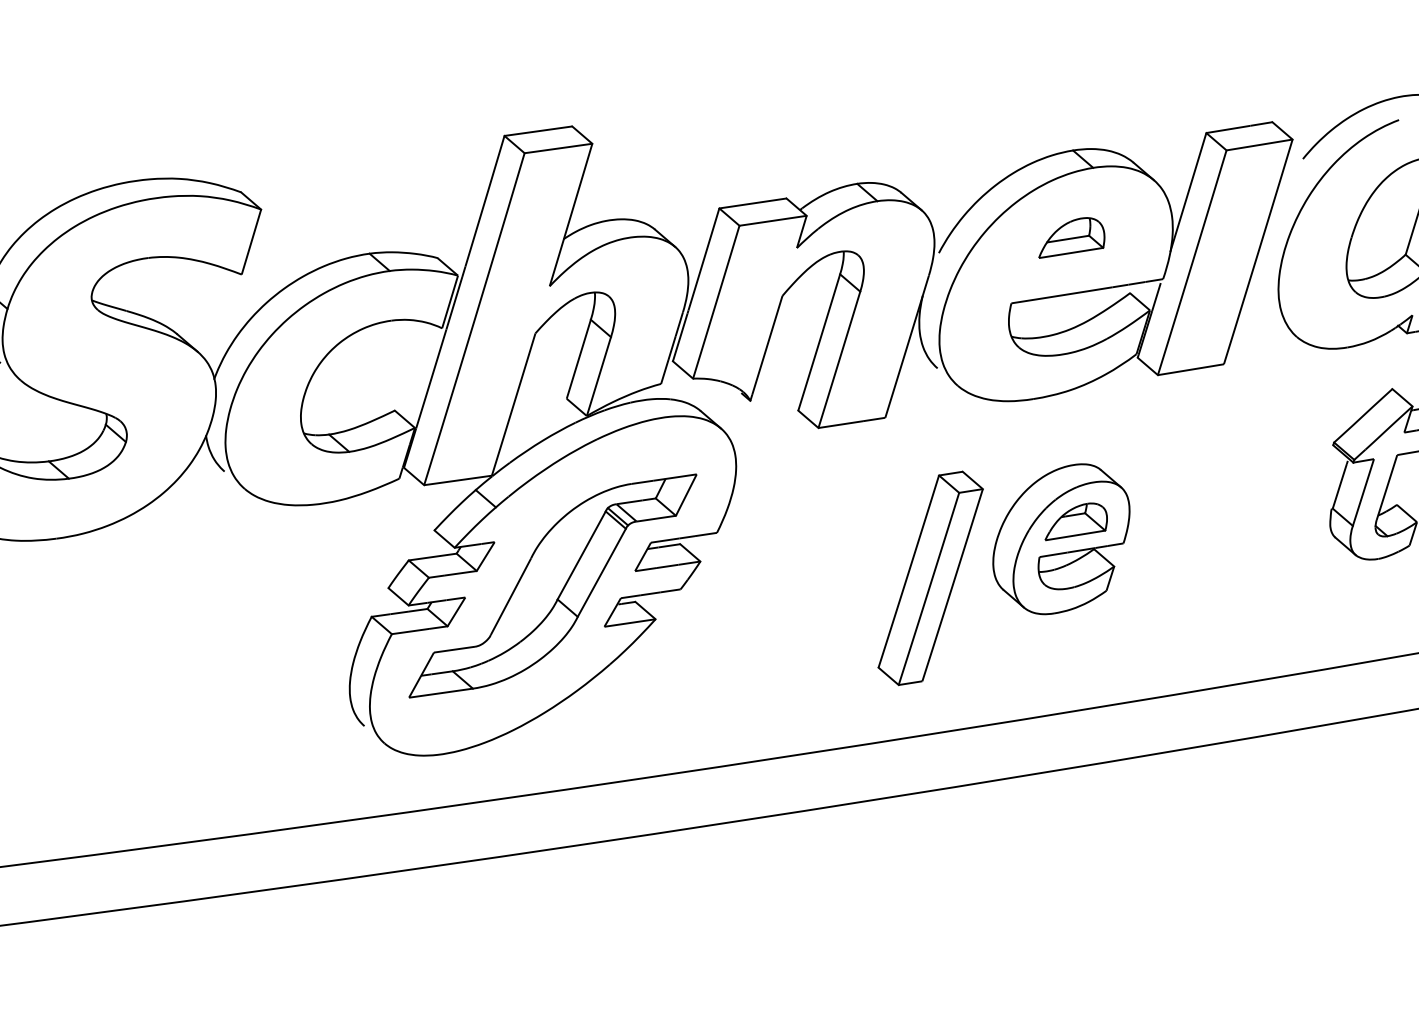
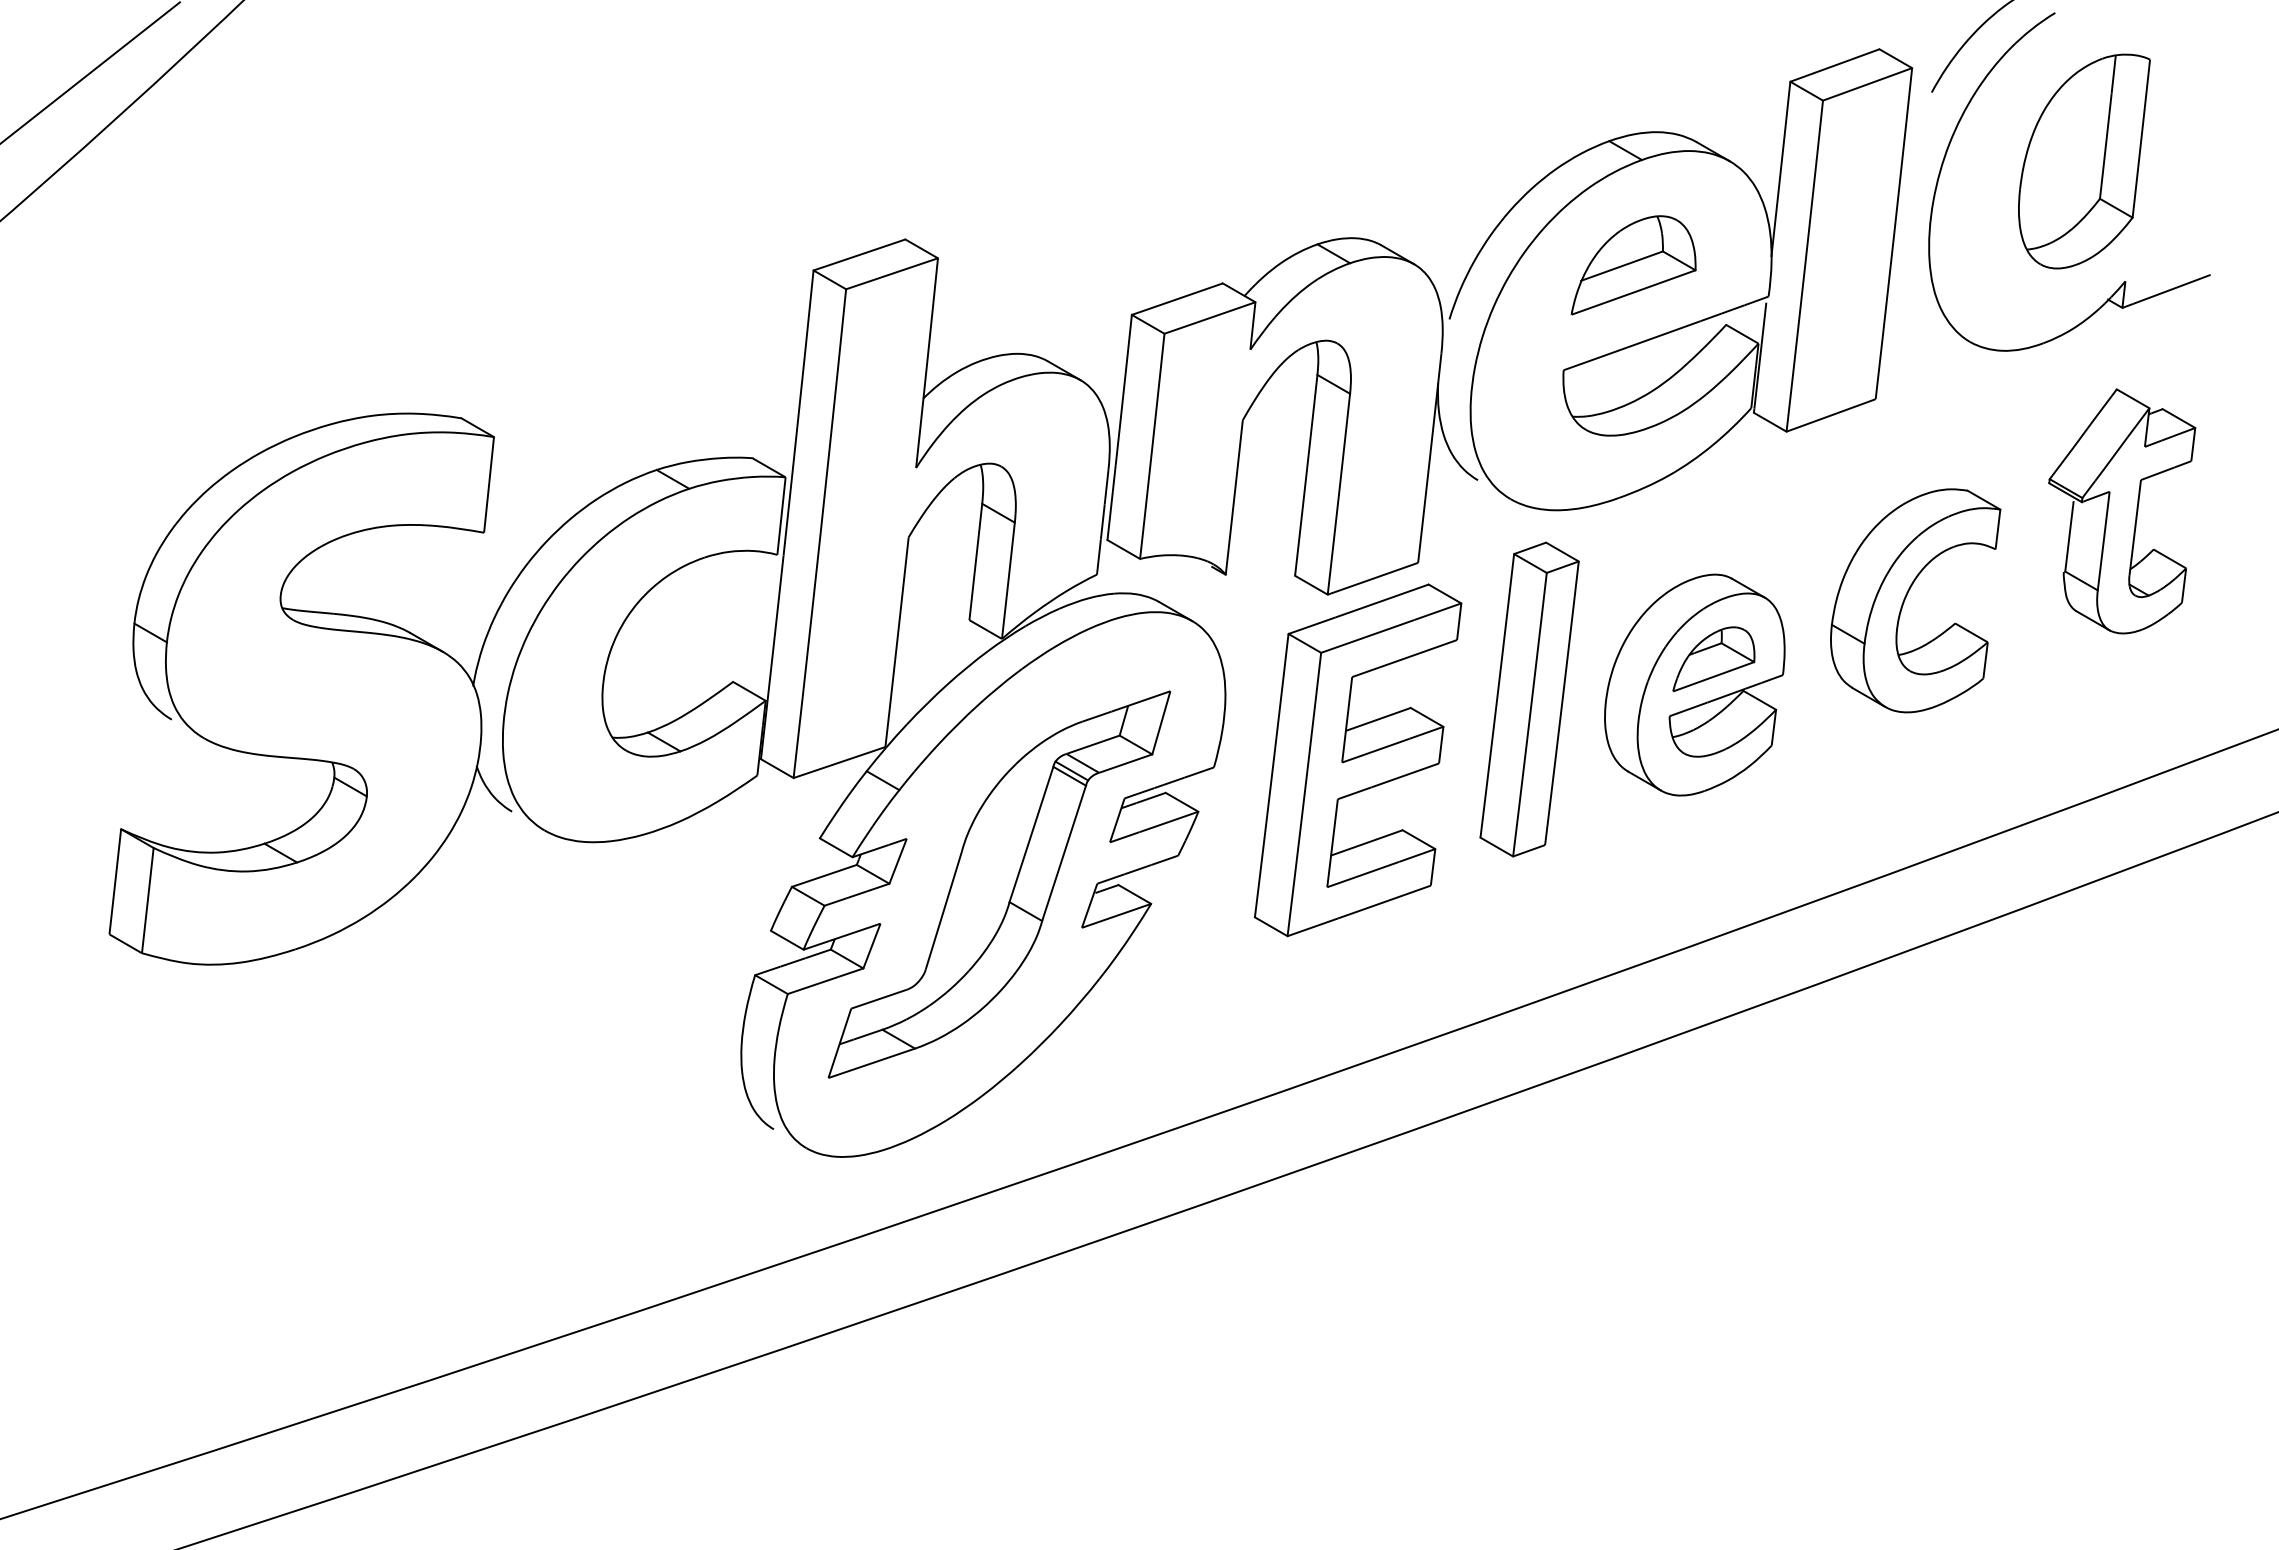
part: (1073, 239) -> (1633, 265), size x1.43
part: (1220, 504) -> (1907, 595), added
part: (817, 546) -> (1357, 760), added
part: (930, 578) -> (1529, 699), moved

